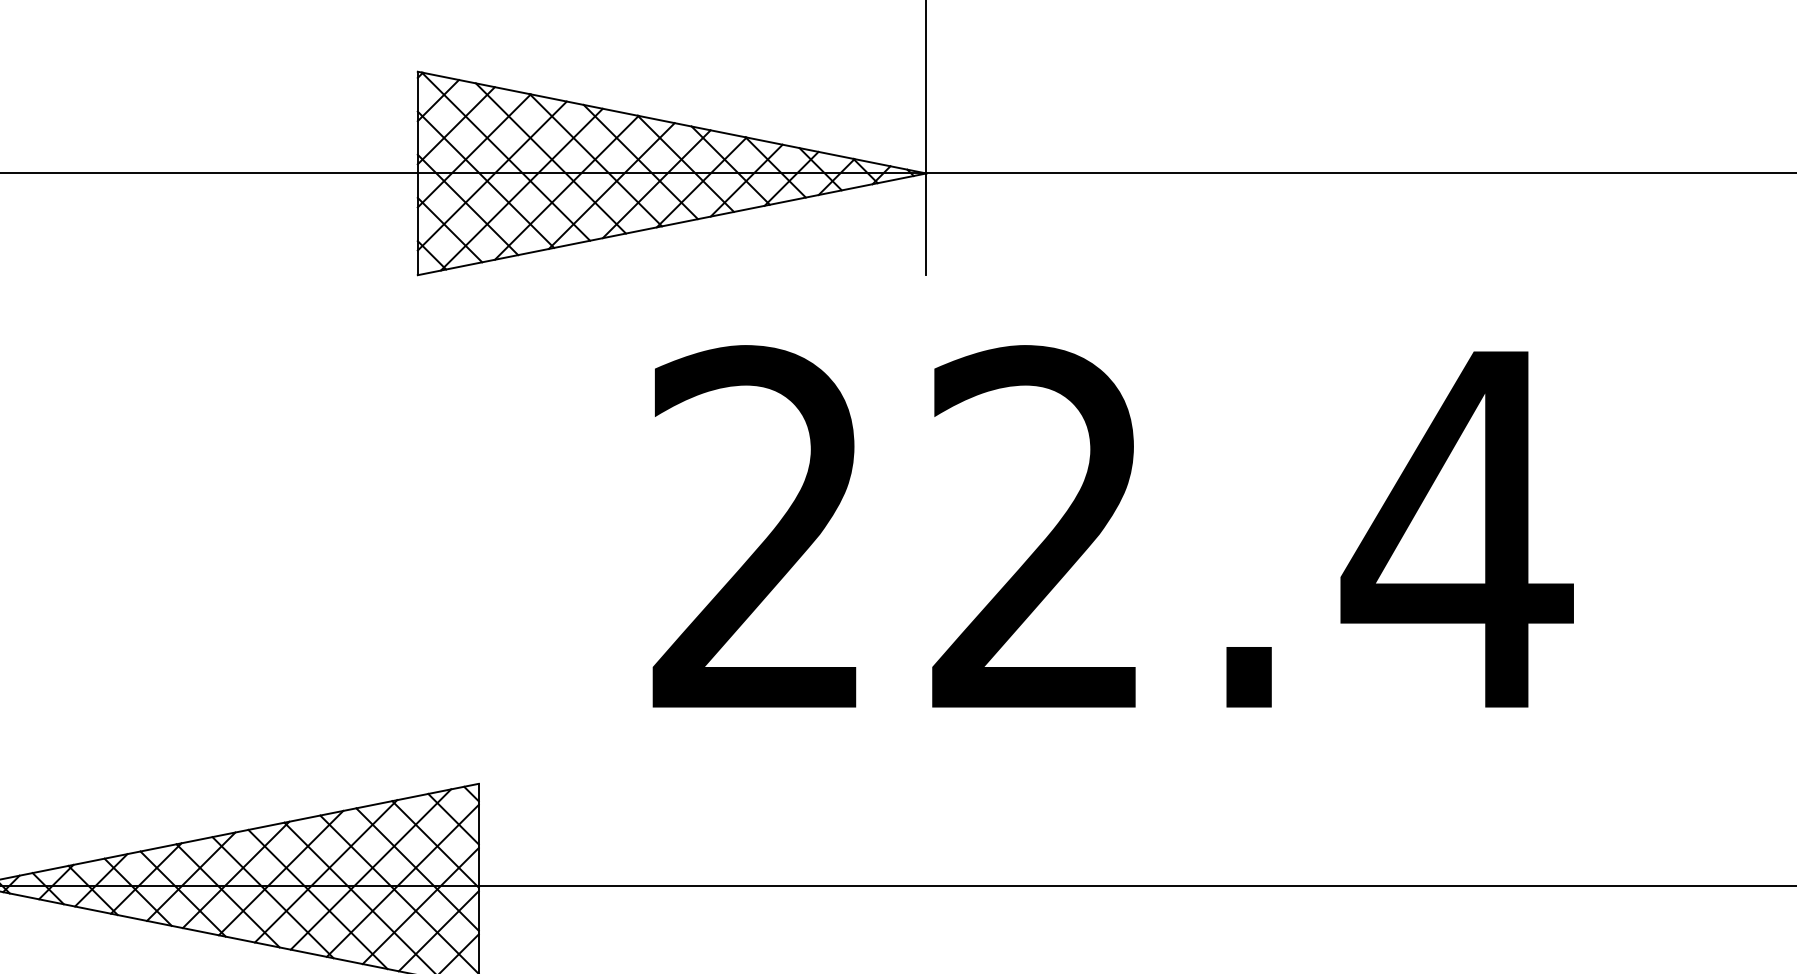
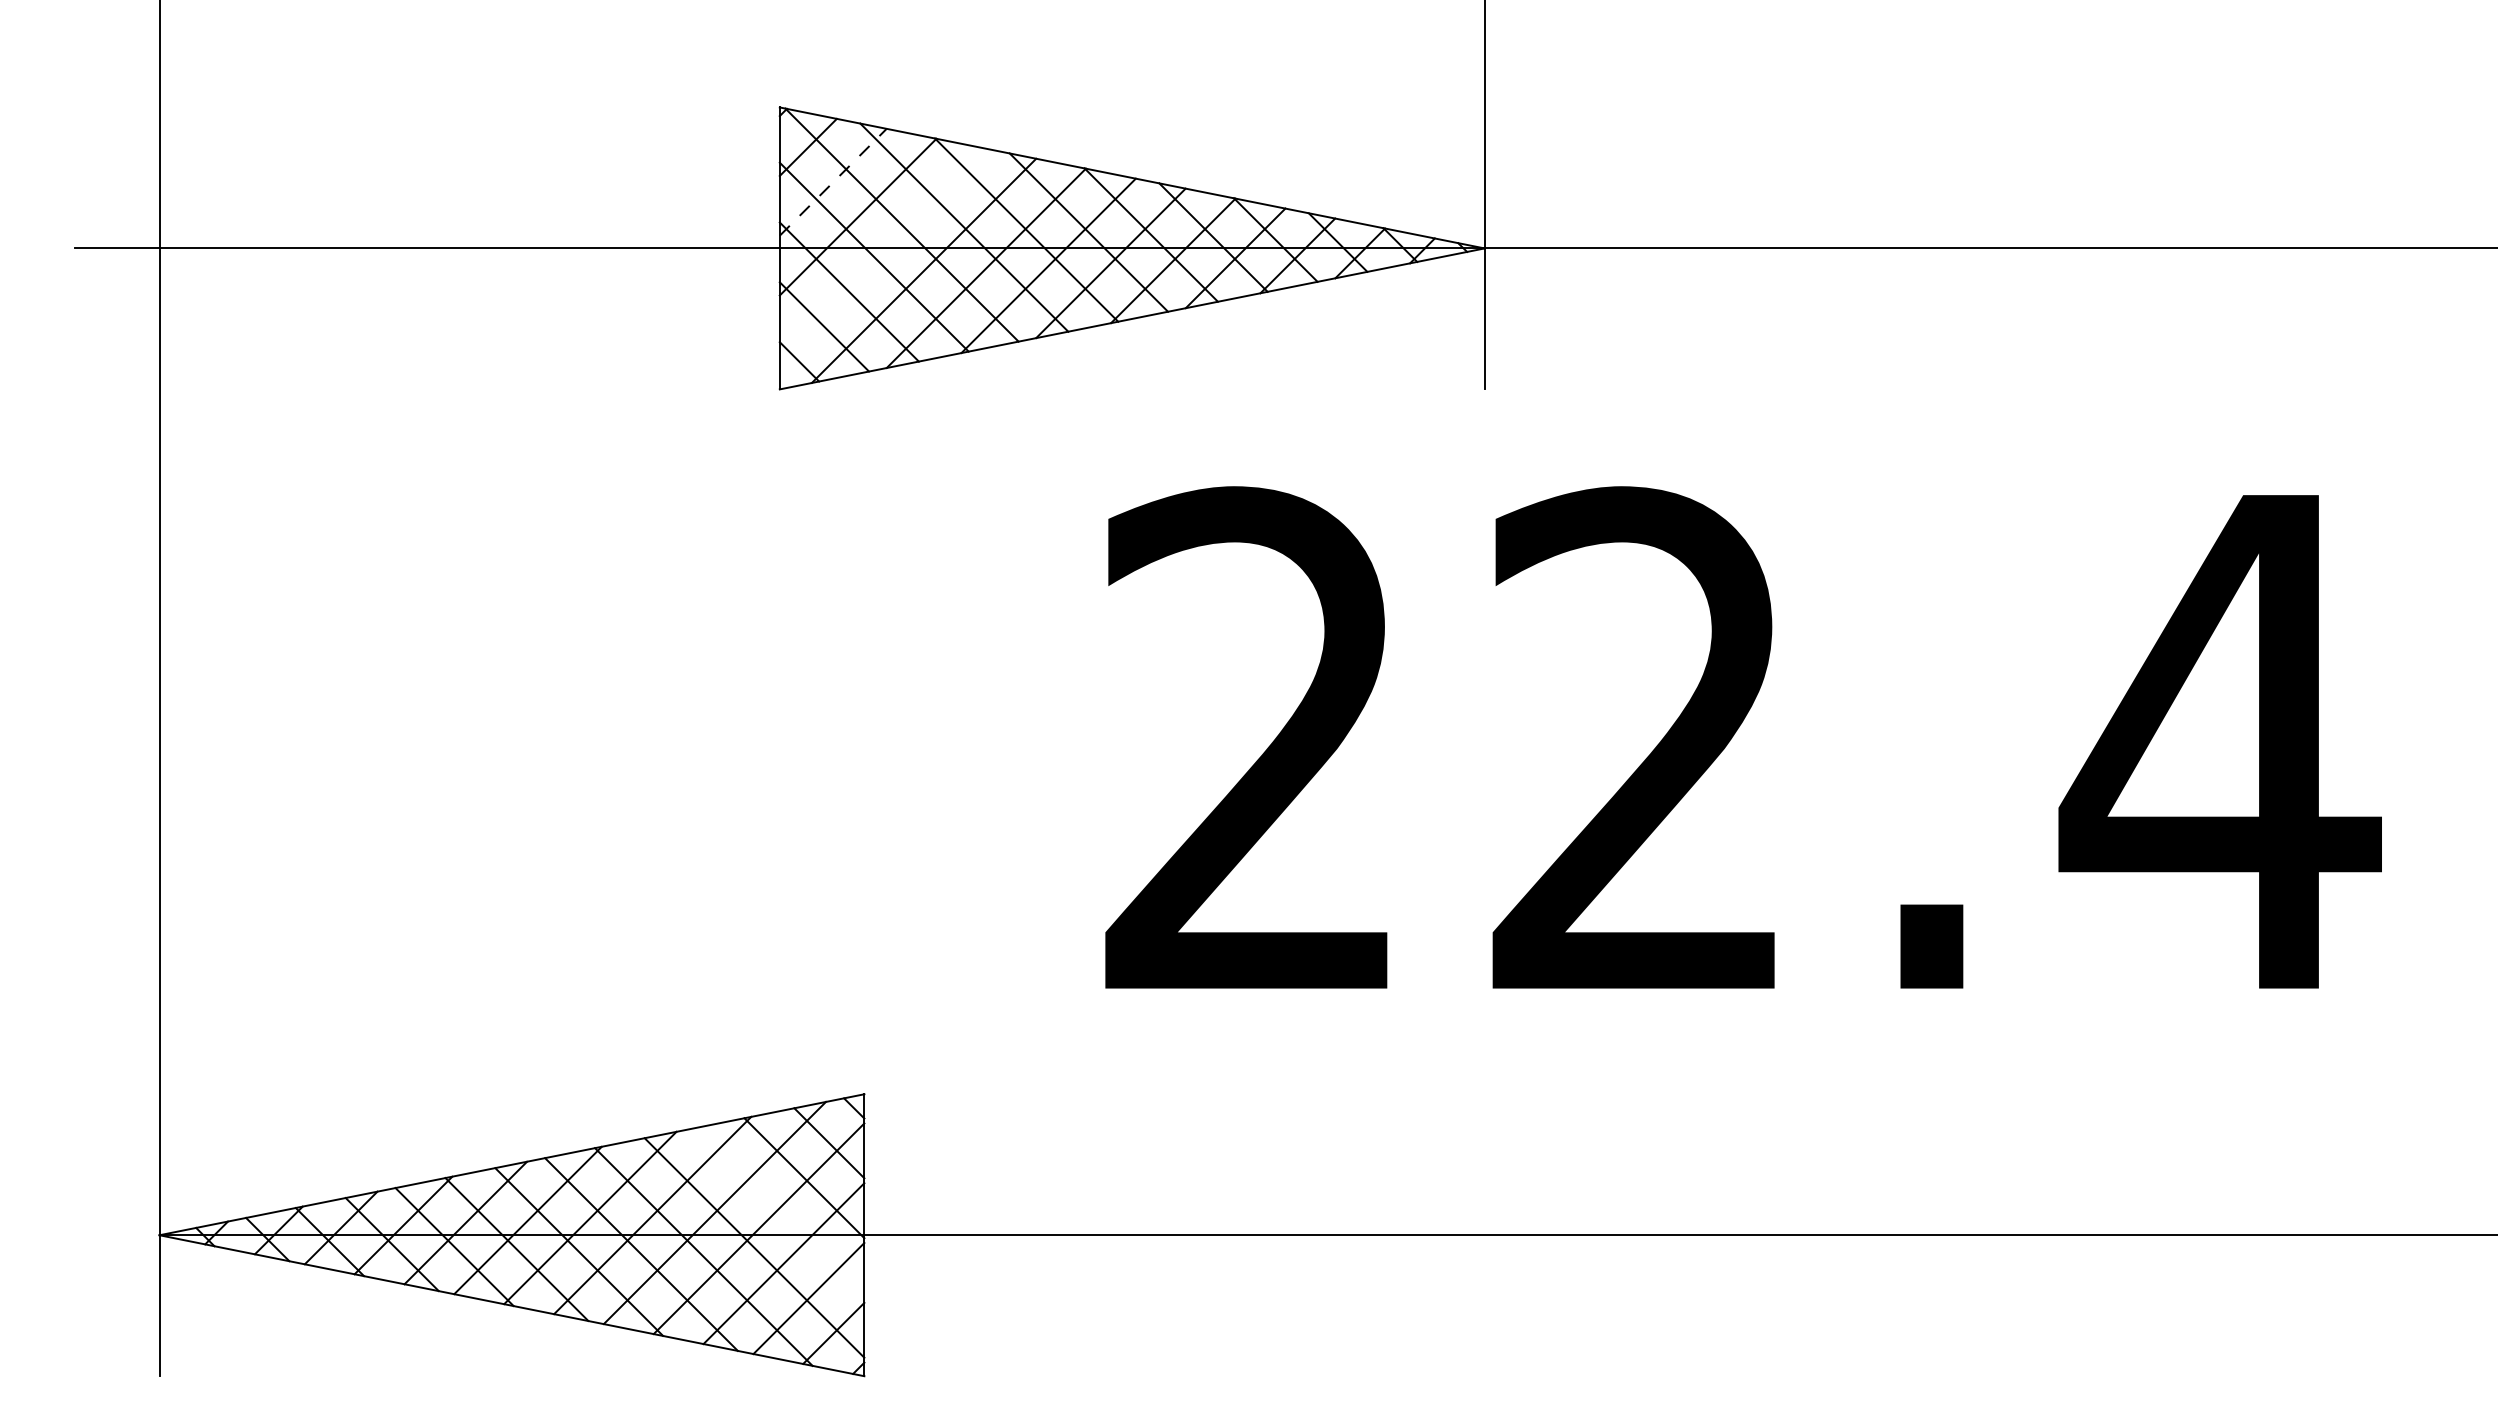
line: (456, 125) -> (833, 182), solid -> dashed
line: (491, 175) -> (882, 251), removed
line: (417, 869) -> (779, 1212), removed

